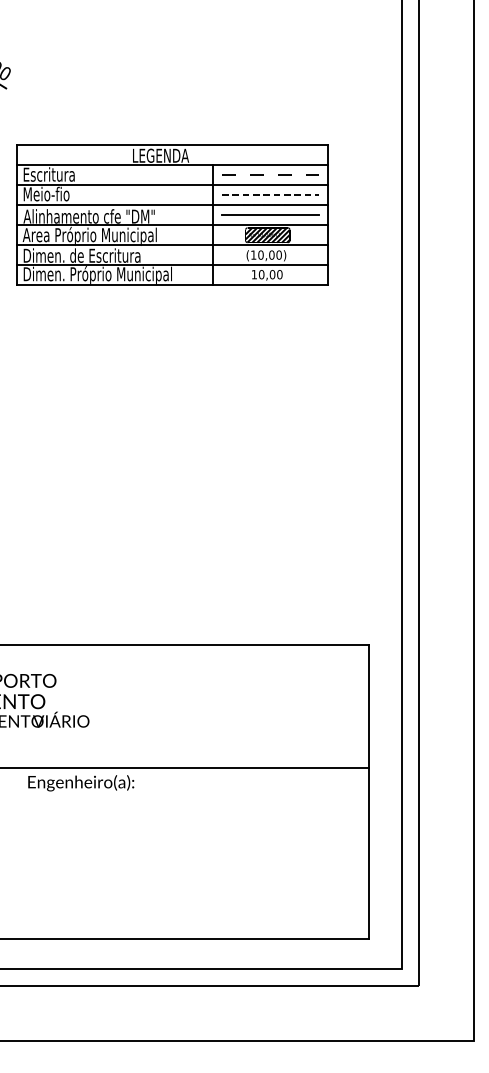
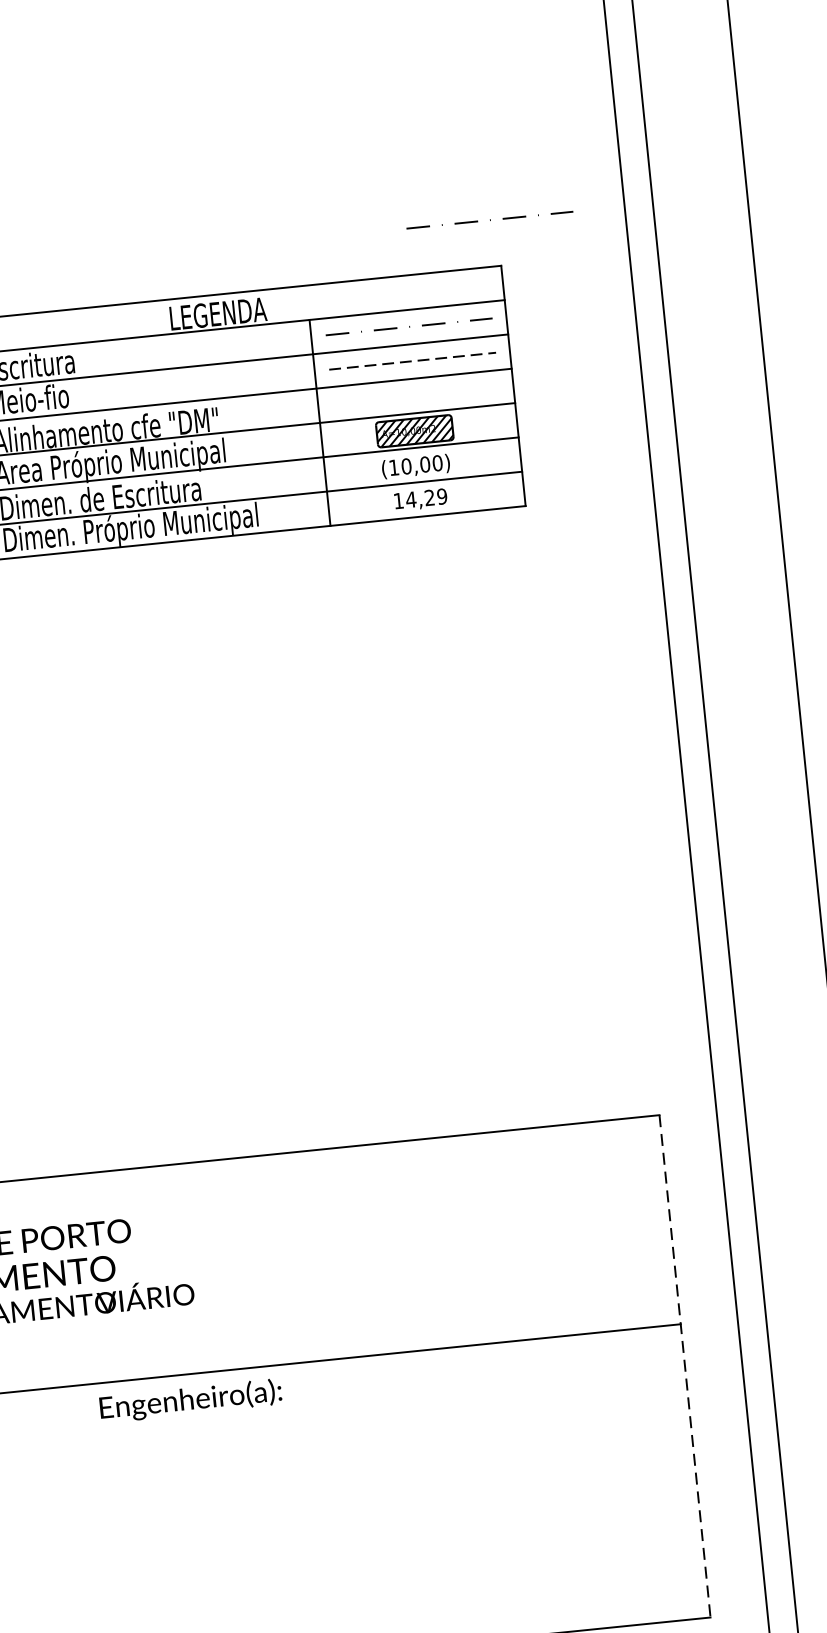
line: (316, 117) -> (477, 221), added
line: (270, 214) -> (415, 395), removed
text: (270, 274) -> (426, 497), 10,00 -> 14,29
line: (369, 792) -> (685, 1366), solid -> dashed

